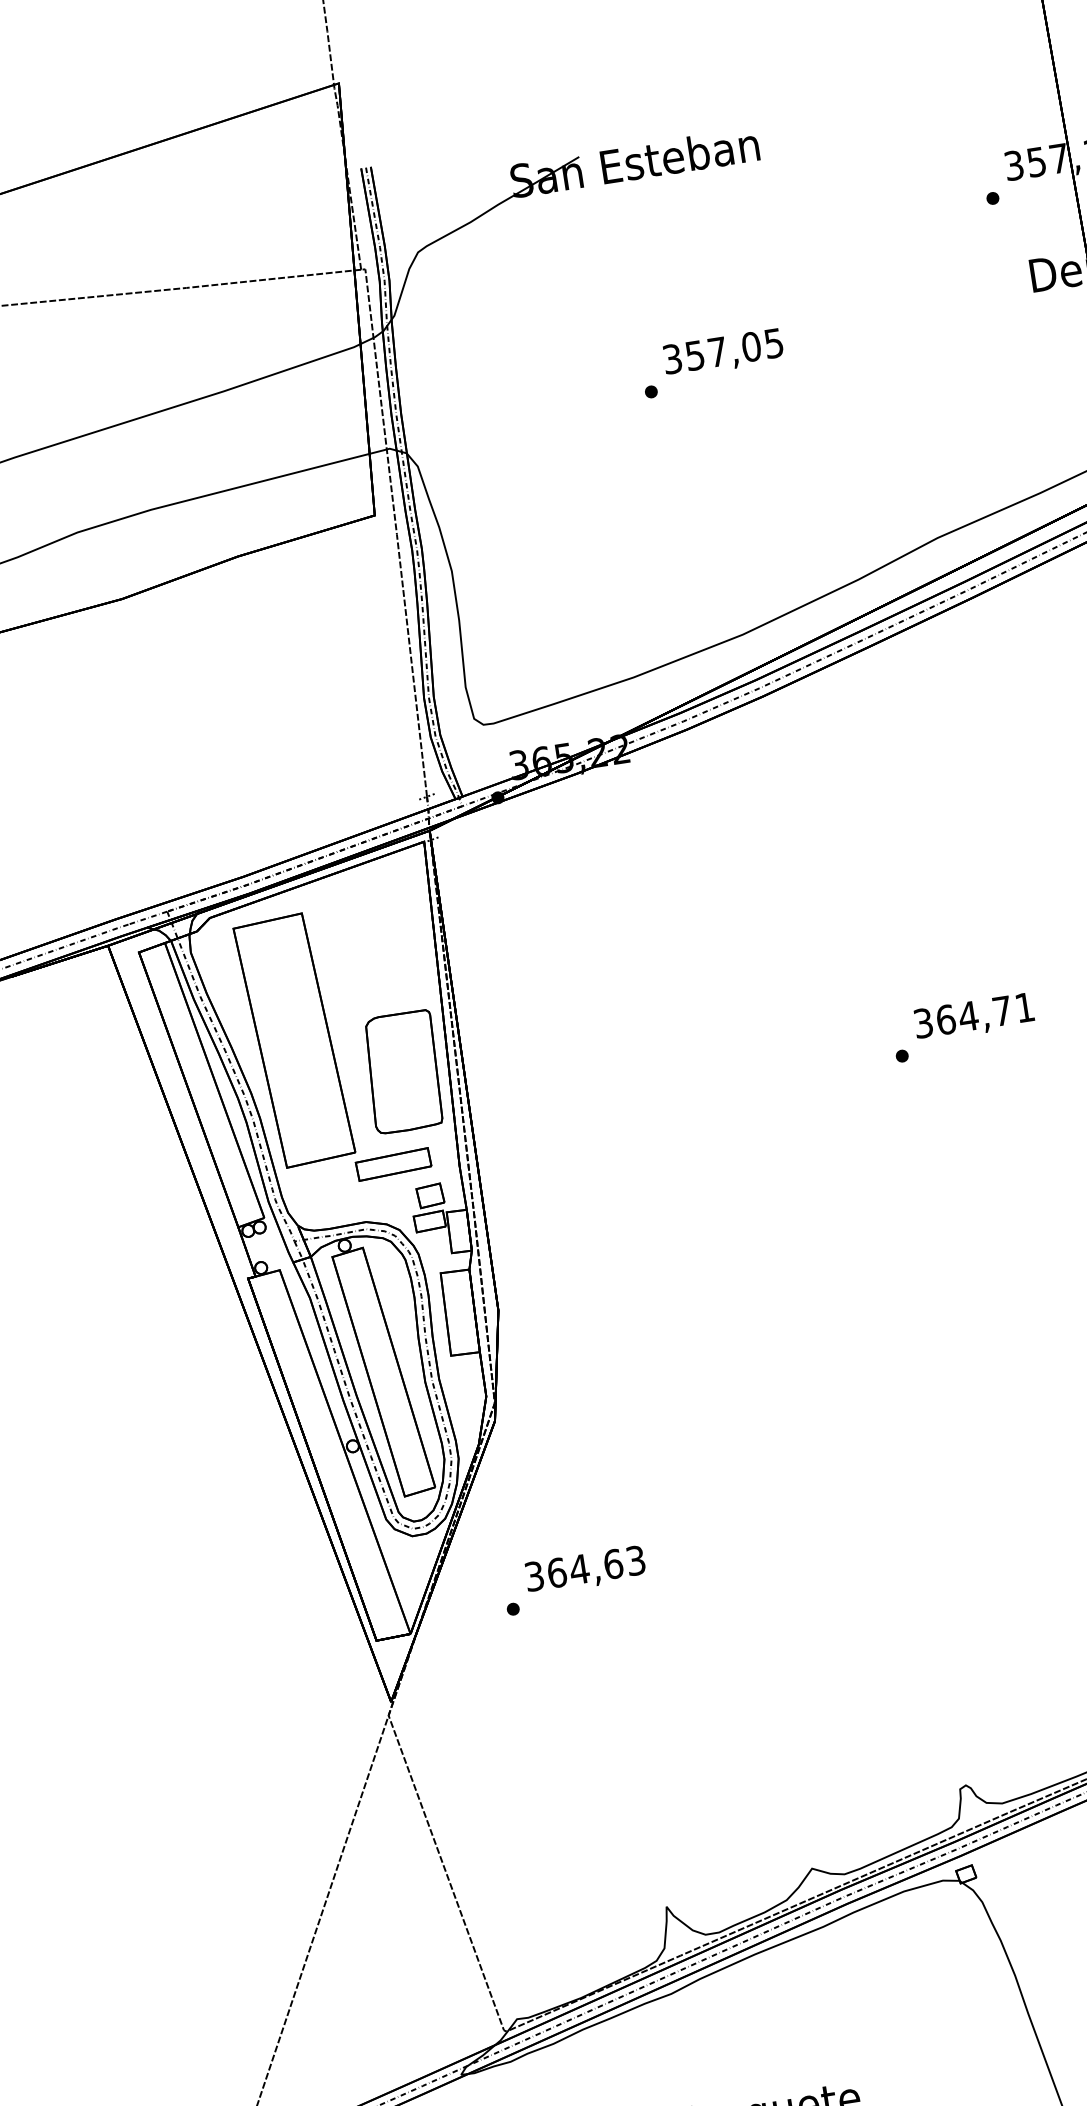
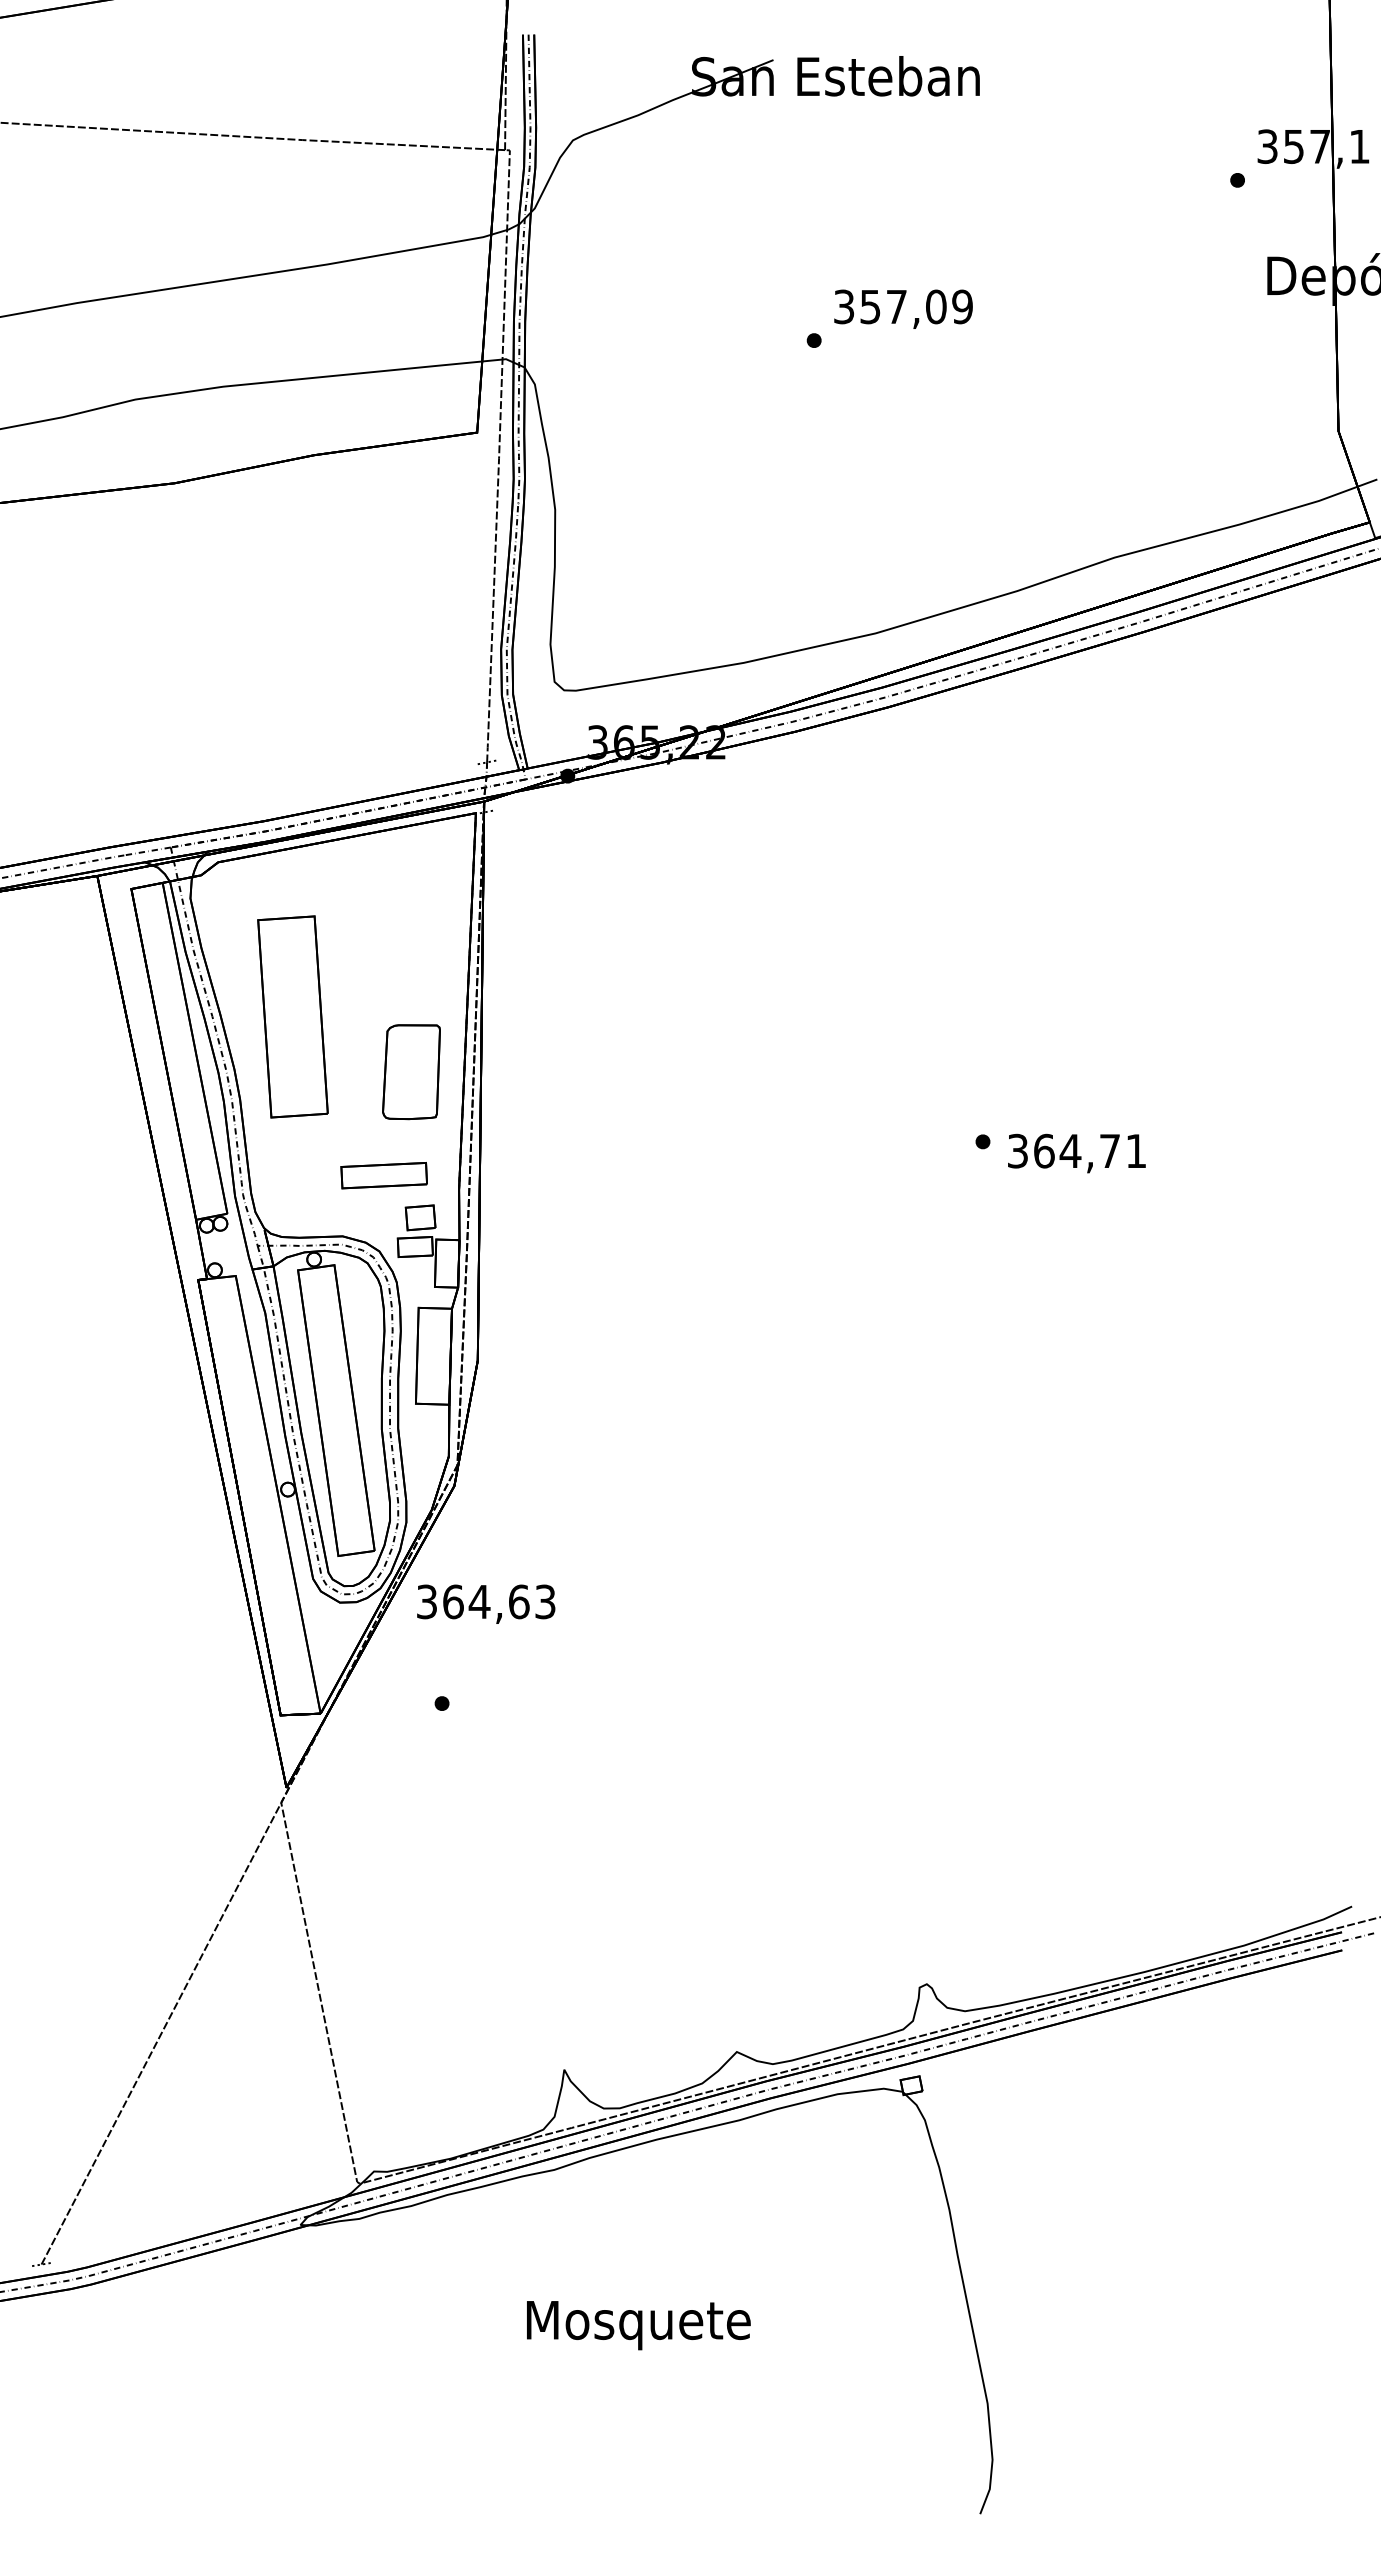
text: (773, 343) -> (962, 306), 357,05 -> 357,09
text: (973, 1017) -> (1076, 1153), moved
part: (293, 1040) -> (292, 1016), size x0.7
part: (403, 1072) -> (411, 1072), size x0.7
text: (585, 1569) -> (486, 1603), moved

